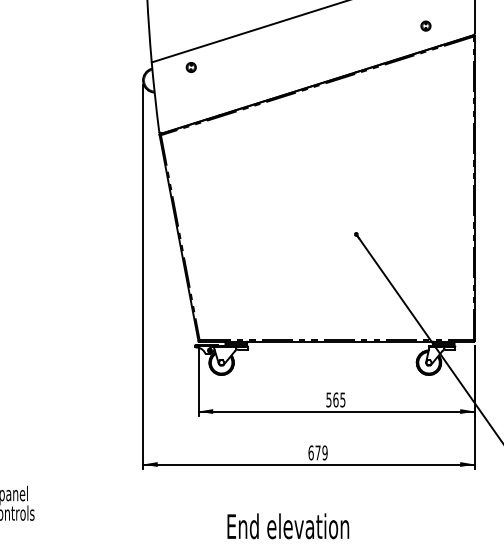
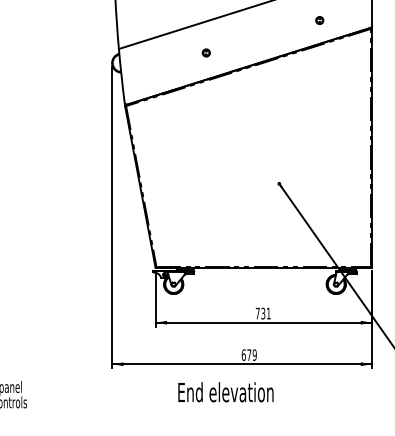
part: (425, 25) -> (319, 20), moved
part: (190, 67) -> (205, 52), moved
text: (335, 399) -> (262, 313), 565 -> 731
text: (288, 526) -> (226, 392), moved

